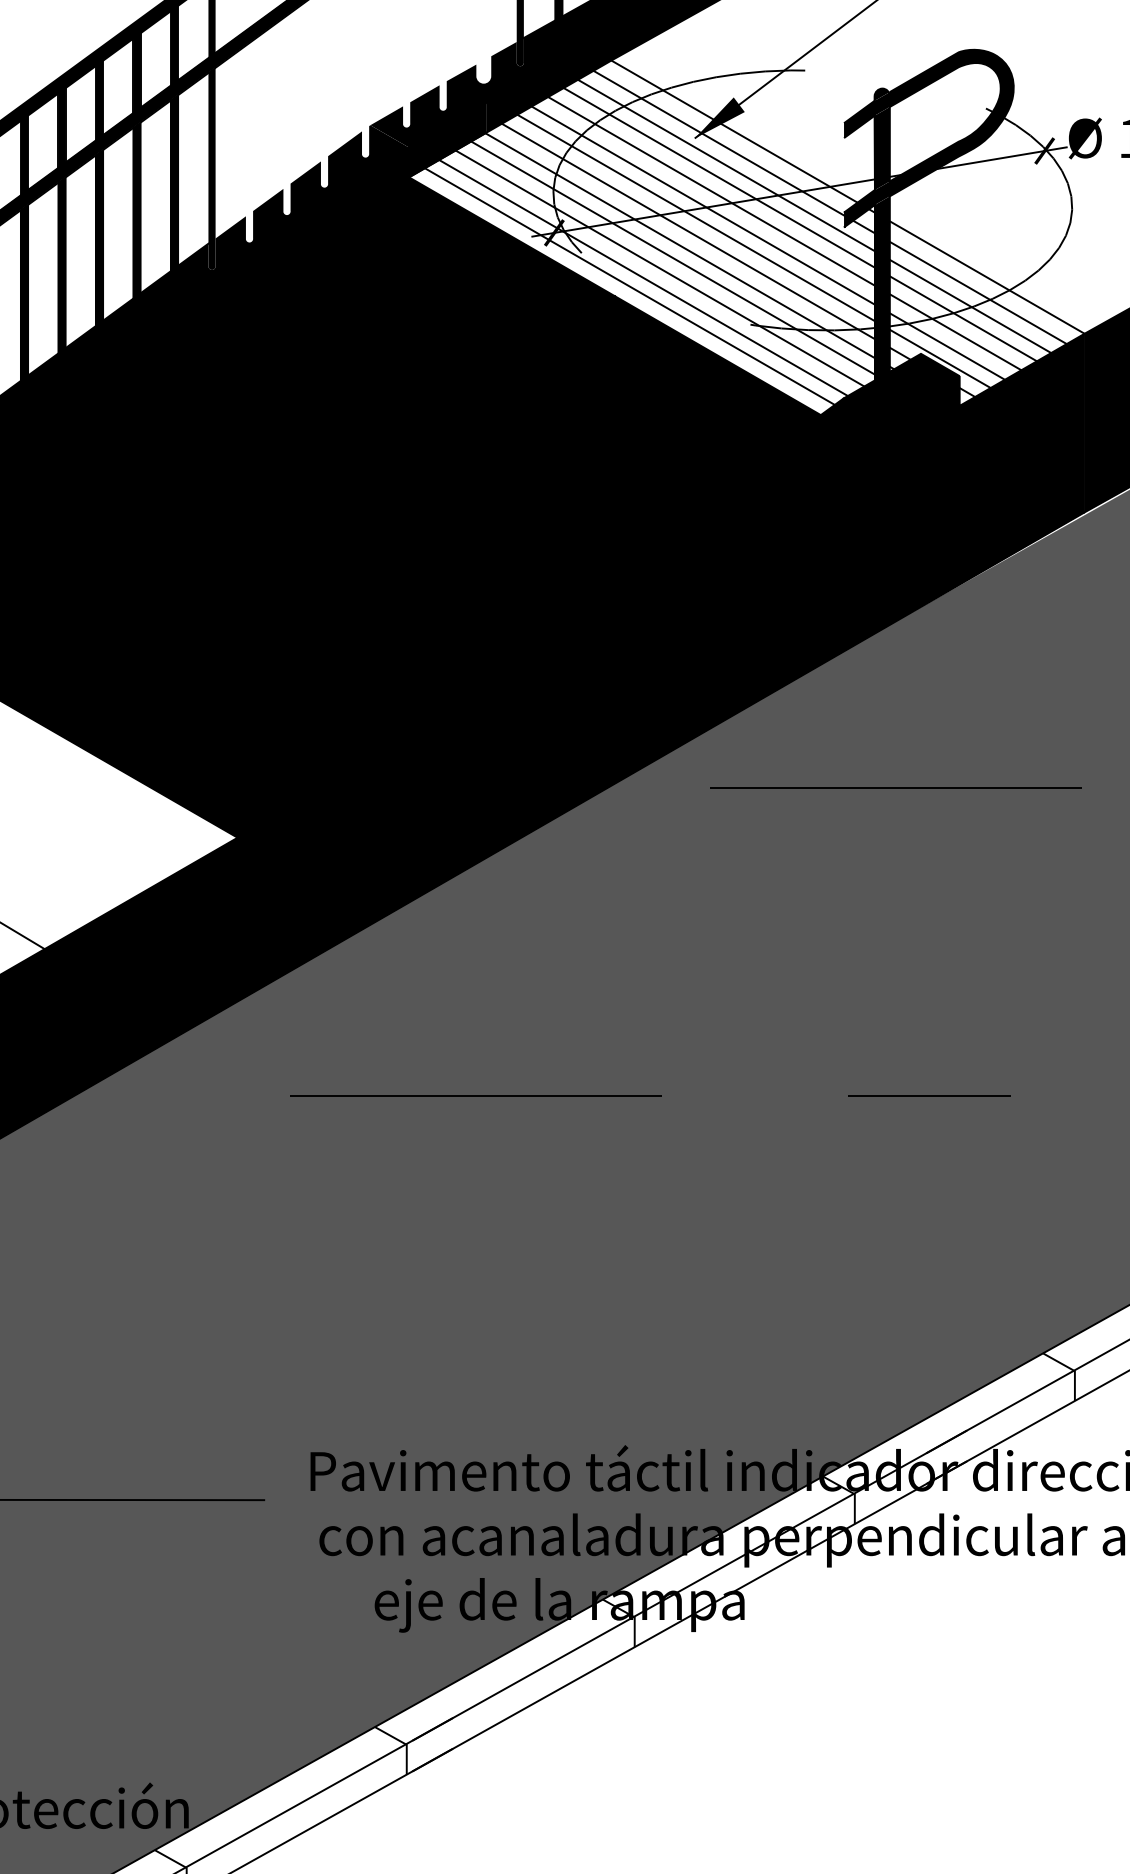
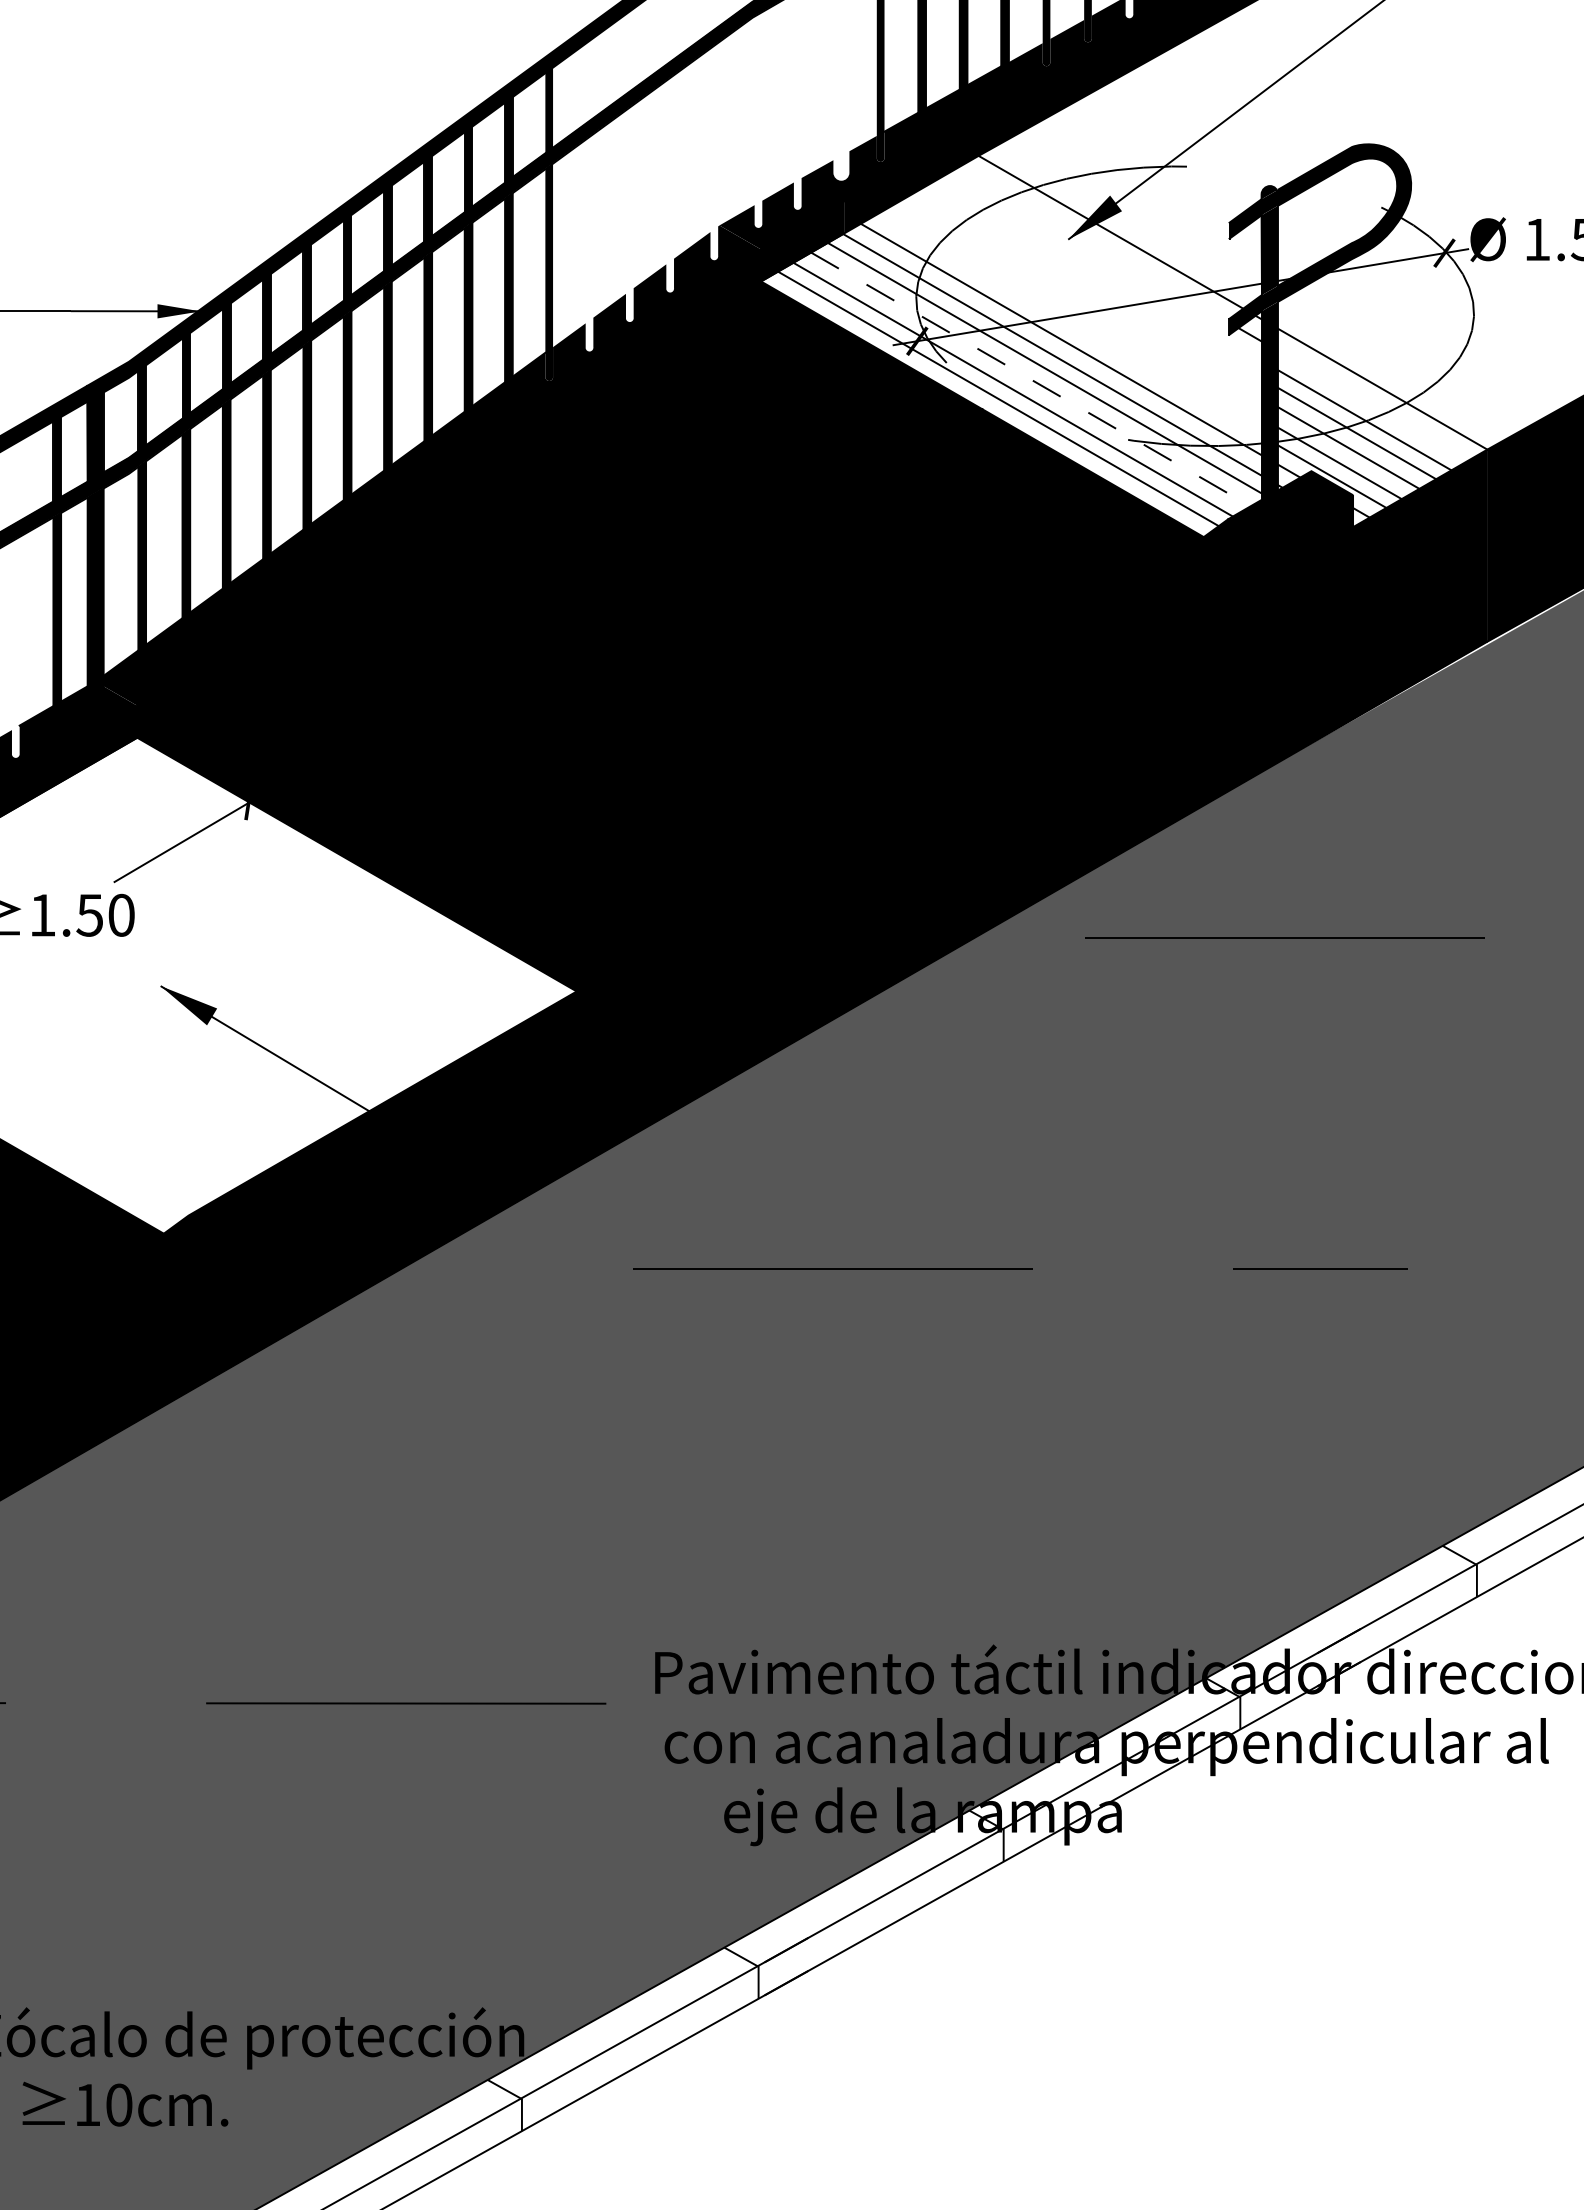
line: (719, 142) -> (1094, 244), removed
line: (725, 165) -> (1101, 268), removed
line: (719, 177) -> (1094, 281), removed
line: (710, 191) -> (1085, 296), removed
line: (702, 205) -> (1076, 311), removed
line: (695, 218) -> (1069, 325), removed
line: (659, 268) -> (1030, 379), solid -> dashed
line: (977, 292) -> (1372, 405), removed

